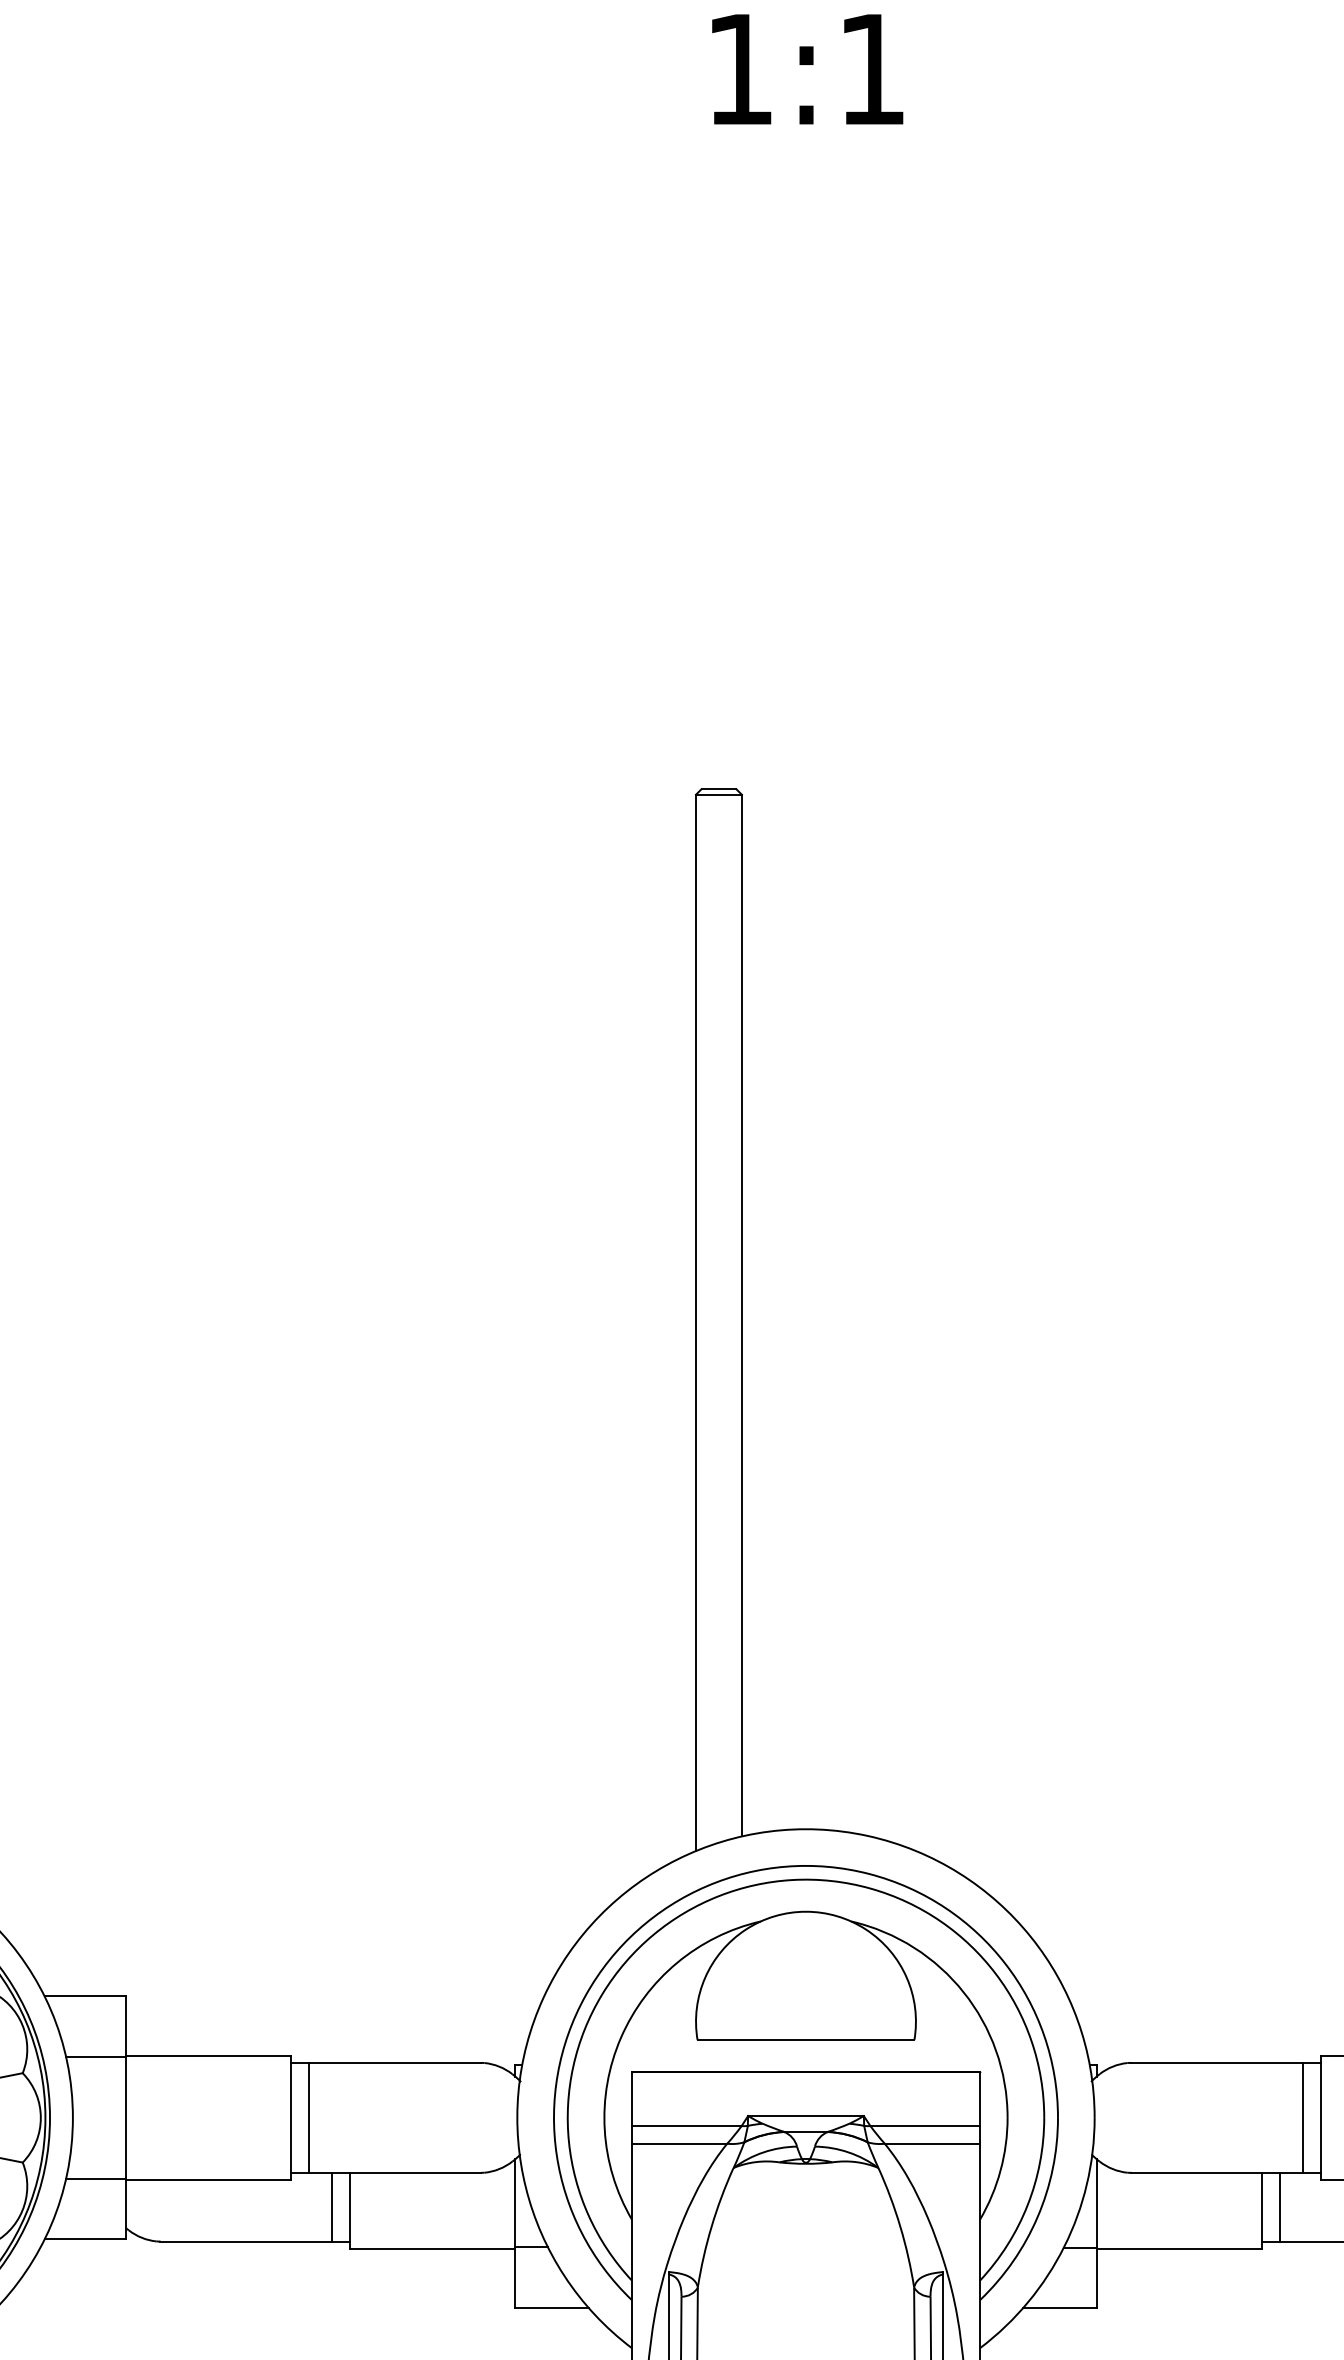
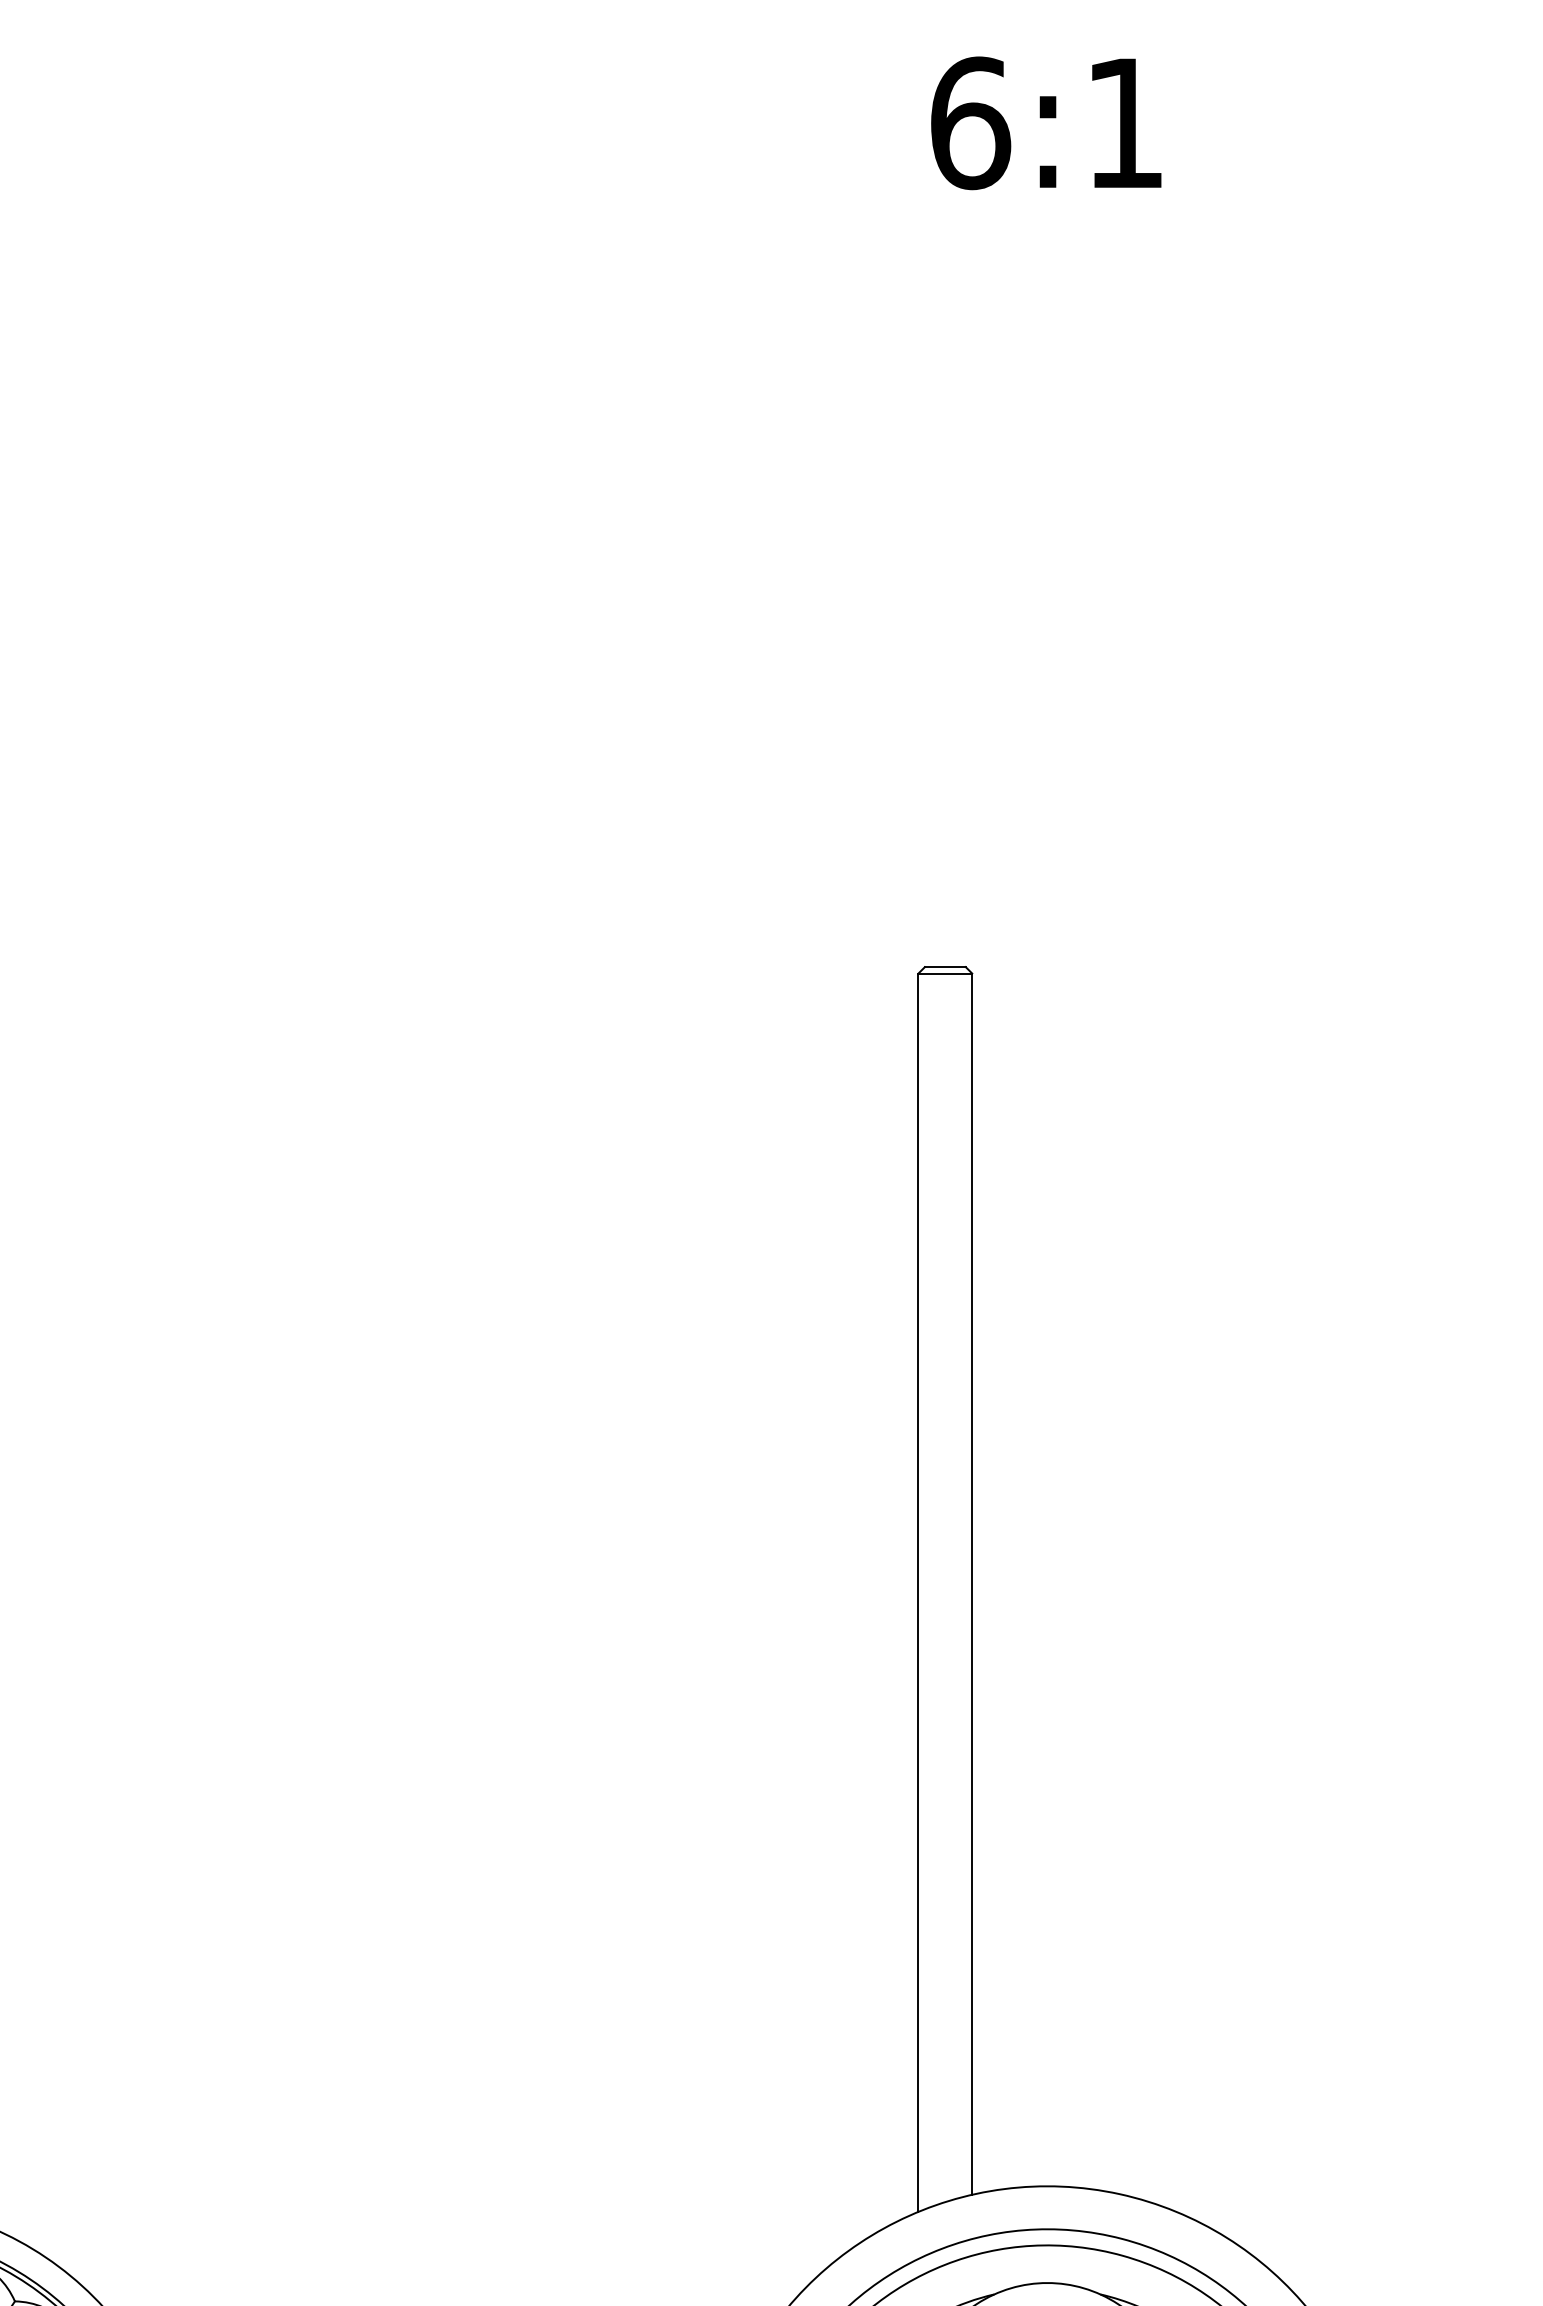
text: (740, 69) -> (970, 123), 1:1 -> 6:1

